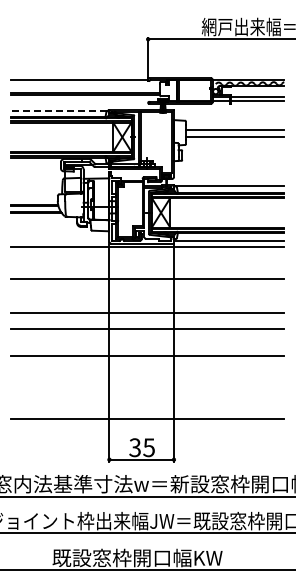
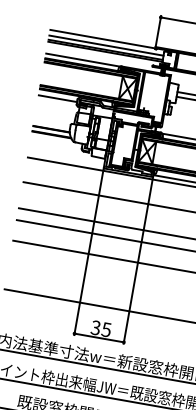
line: (85, 87) -> (106, 45), added
line: (58, 110) -> (82, 59), dashed -> solid
line: (35, 165) -> (57, 98), added

